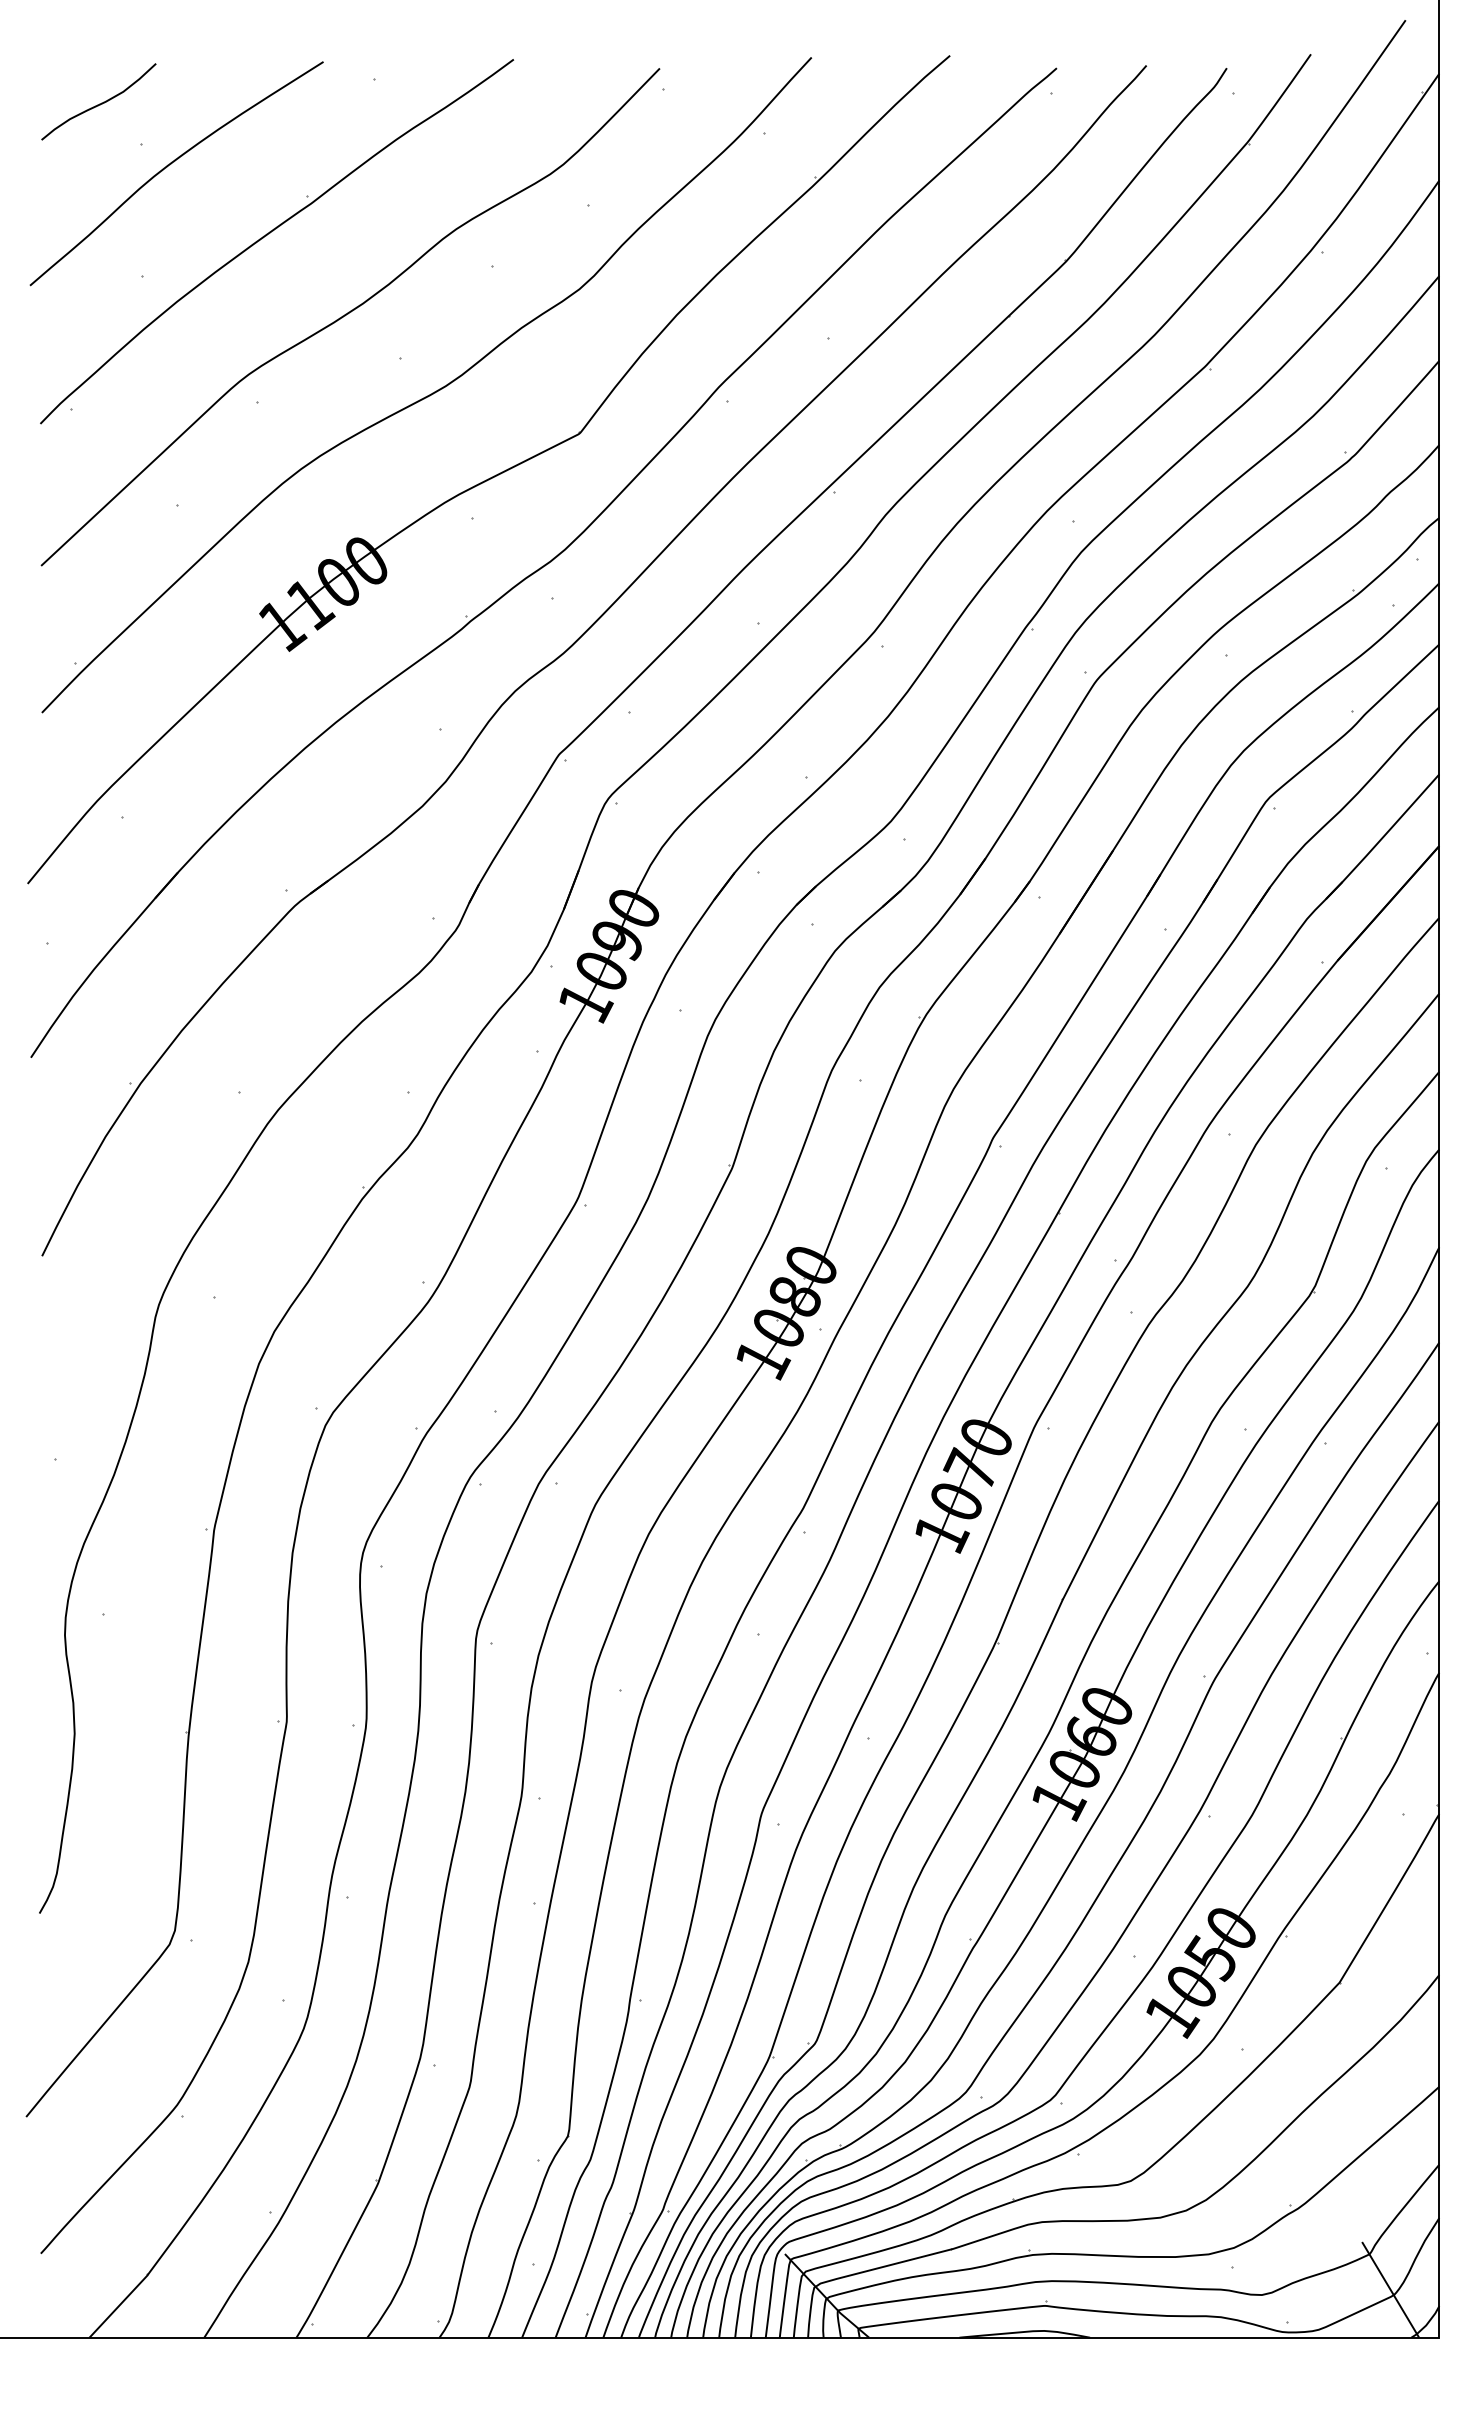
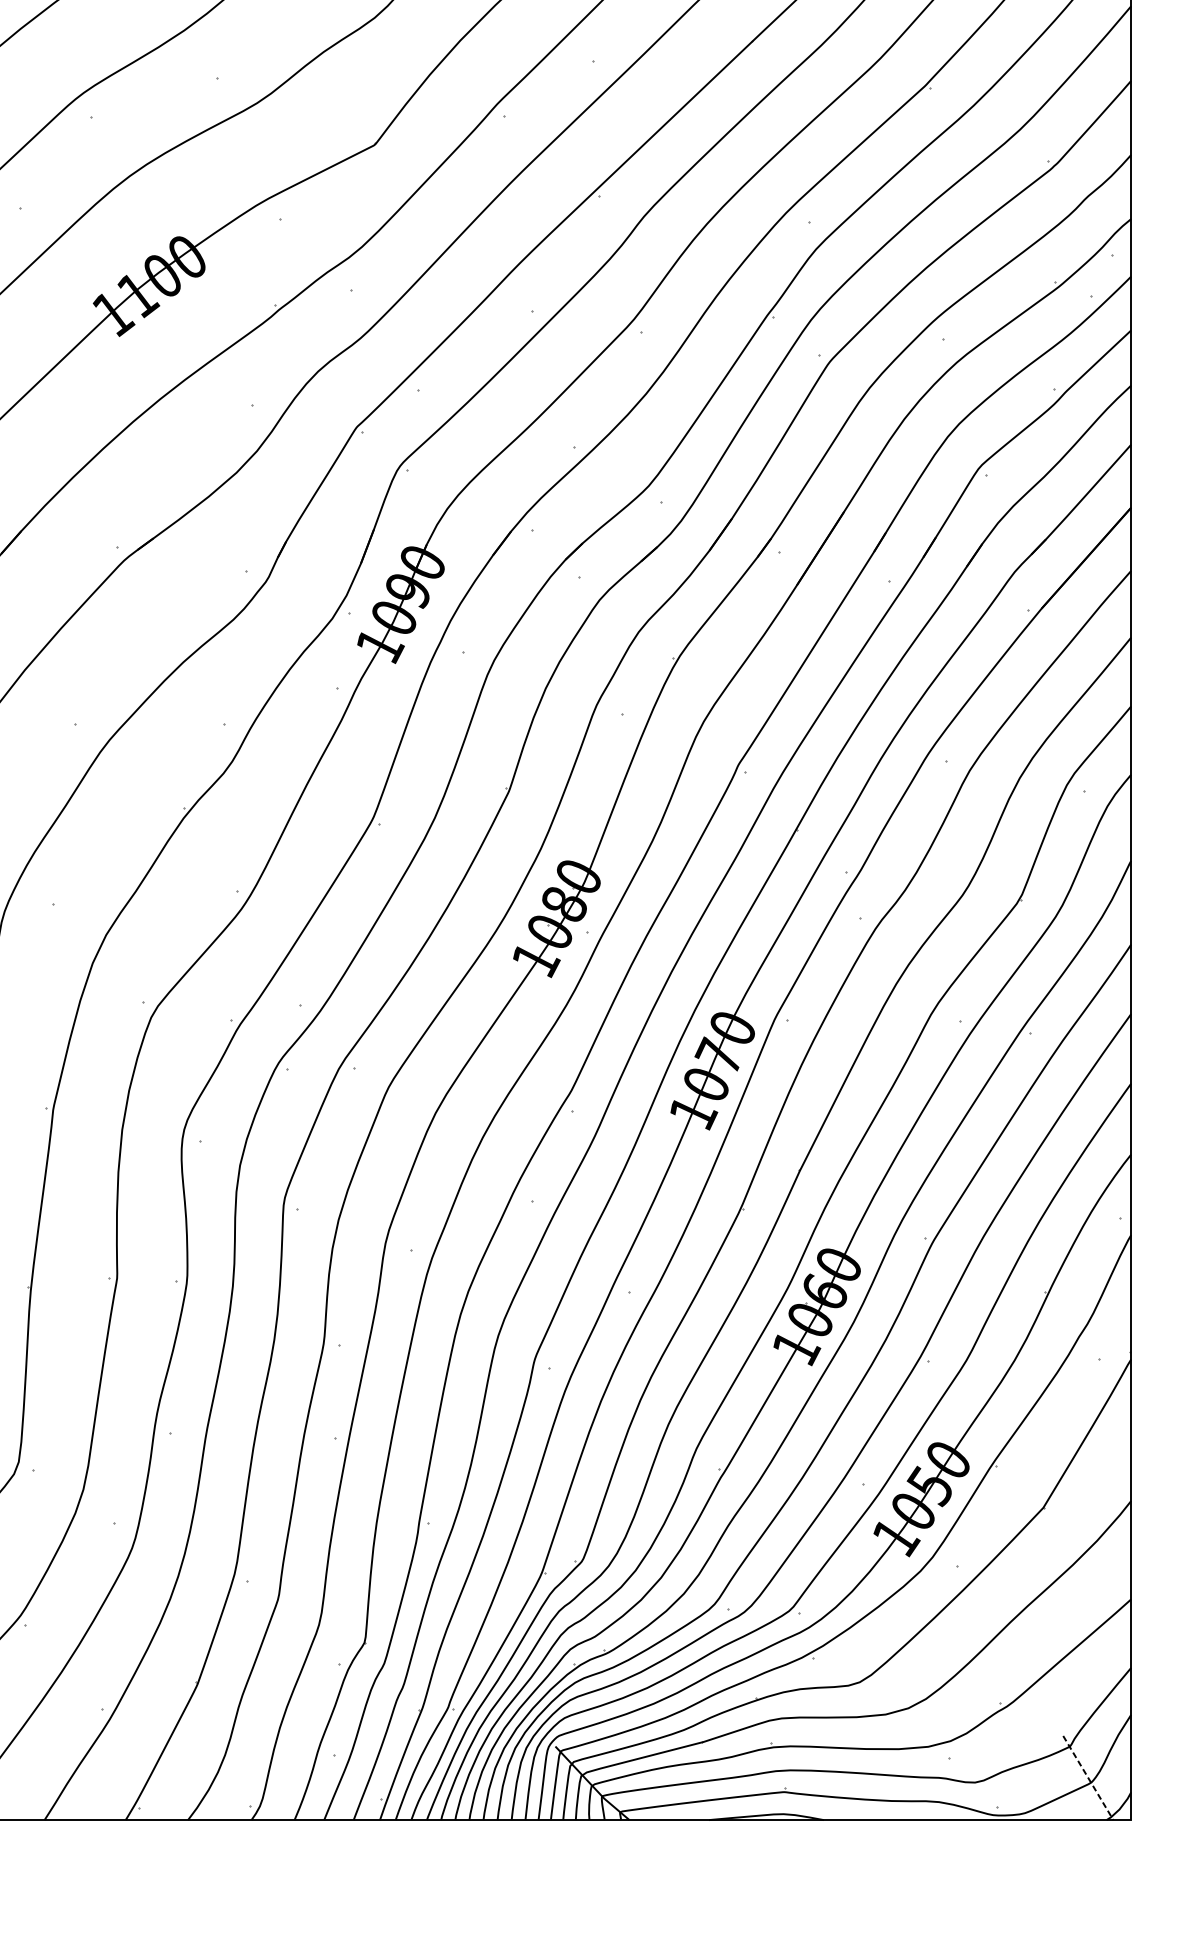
line: (1391, 2290) -> (1089, 1778), solid -> dashed

